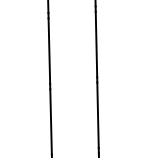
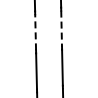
line: (96, 46) -> (61, 29), solid -> dashed
line: (49, 49) -> (35, 31), solid -> dashed

